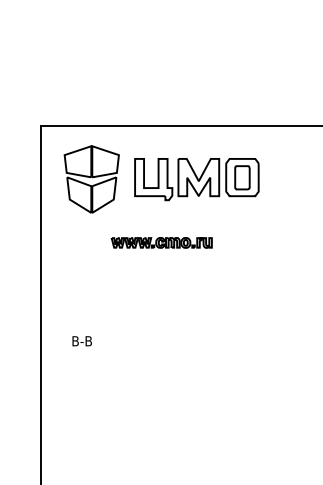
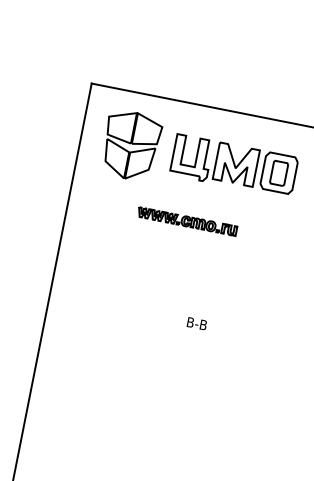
text: (81, 341) -> (196, 323), moved

